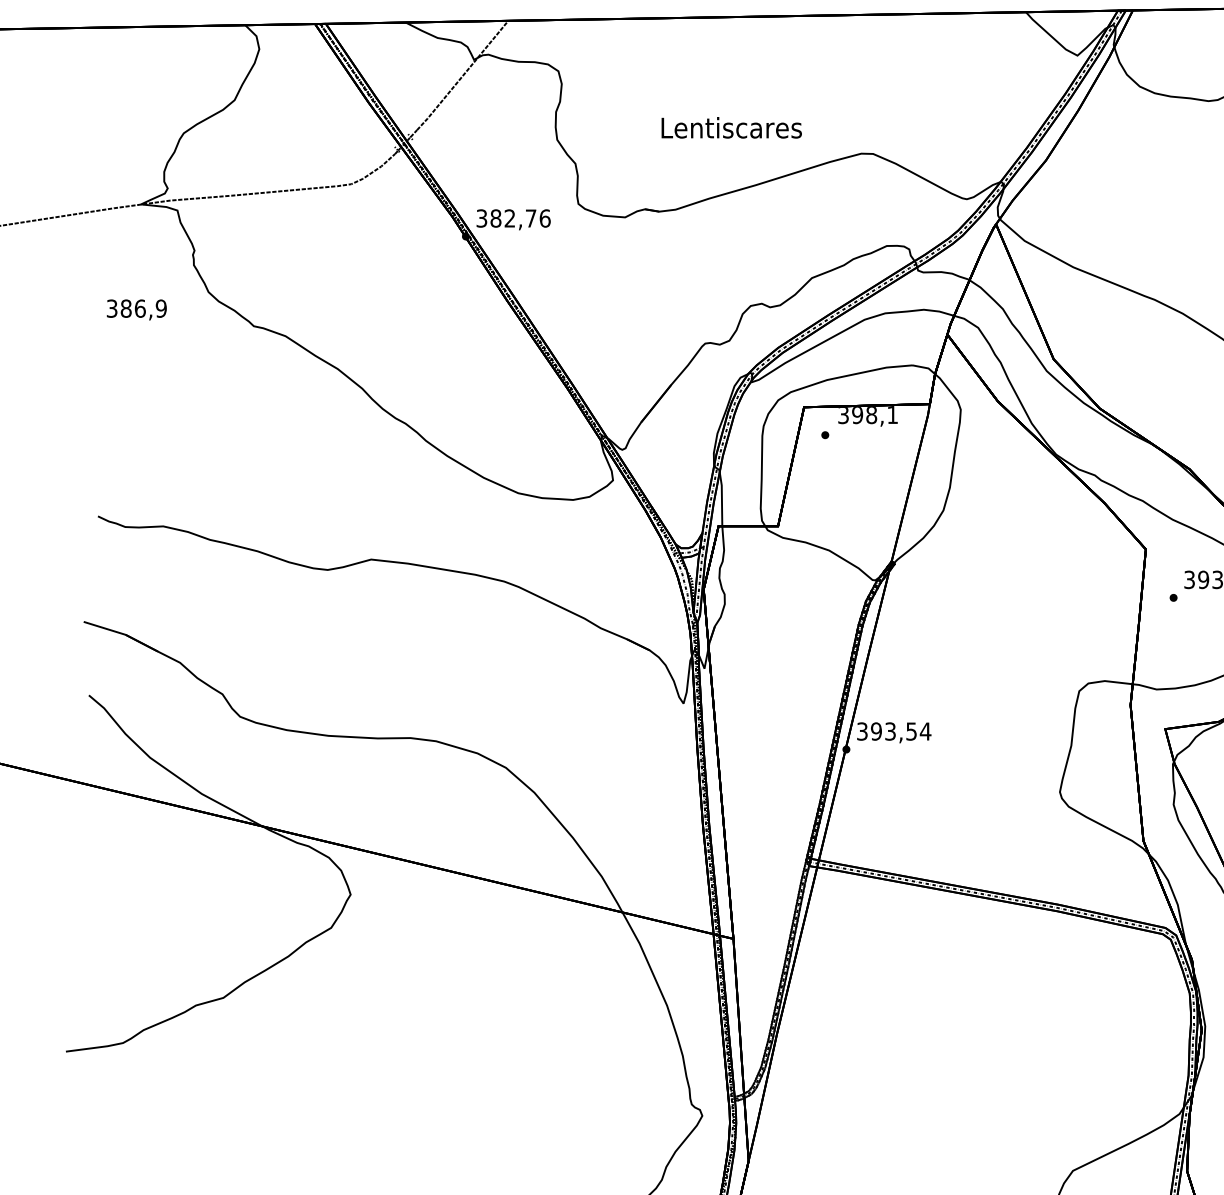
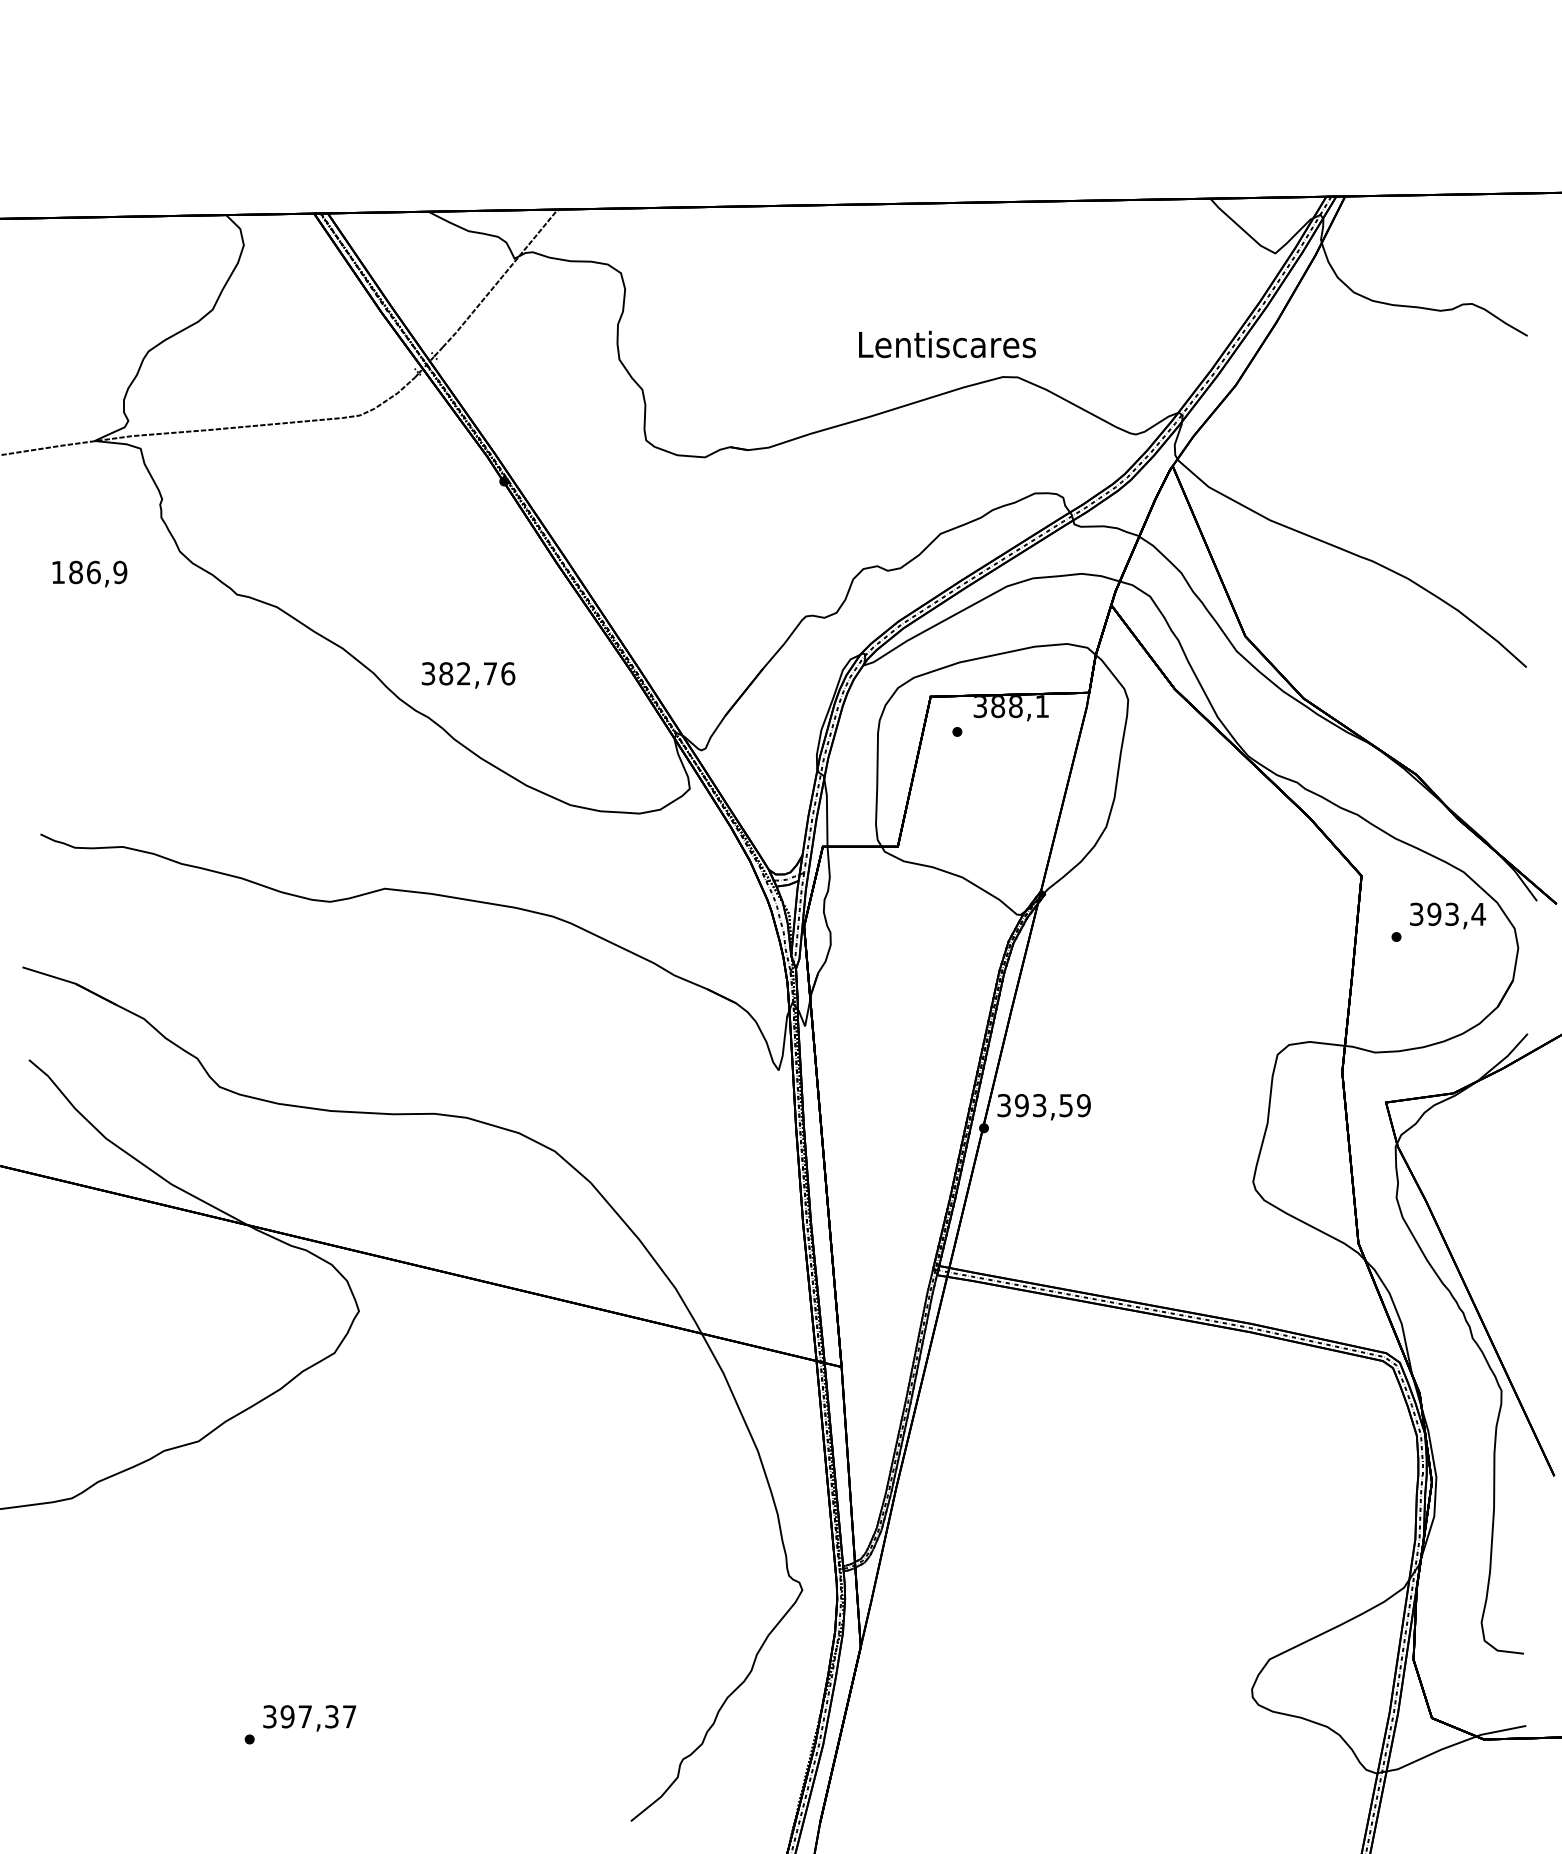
text: (731, 127) -> (947, 344), moved
text: (513, 219) -> (468, 675), moved
text: (111, 308) -> (57, 572), 386,9 -> 186,9
text: (857, 415) -> (998, 707), 398,1 -> 388,1
text: (925, 731) -> (1083, 1105), 393,54 -> 393,59

